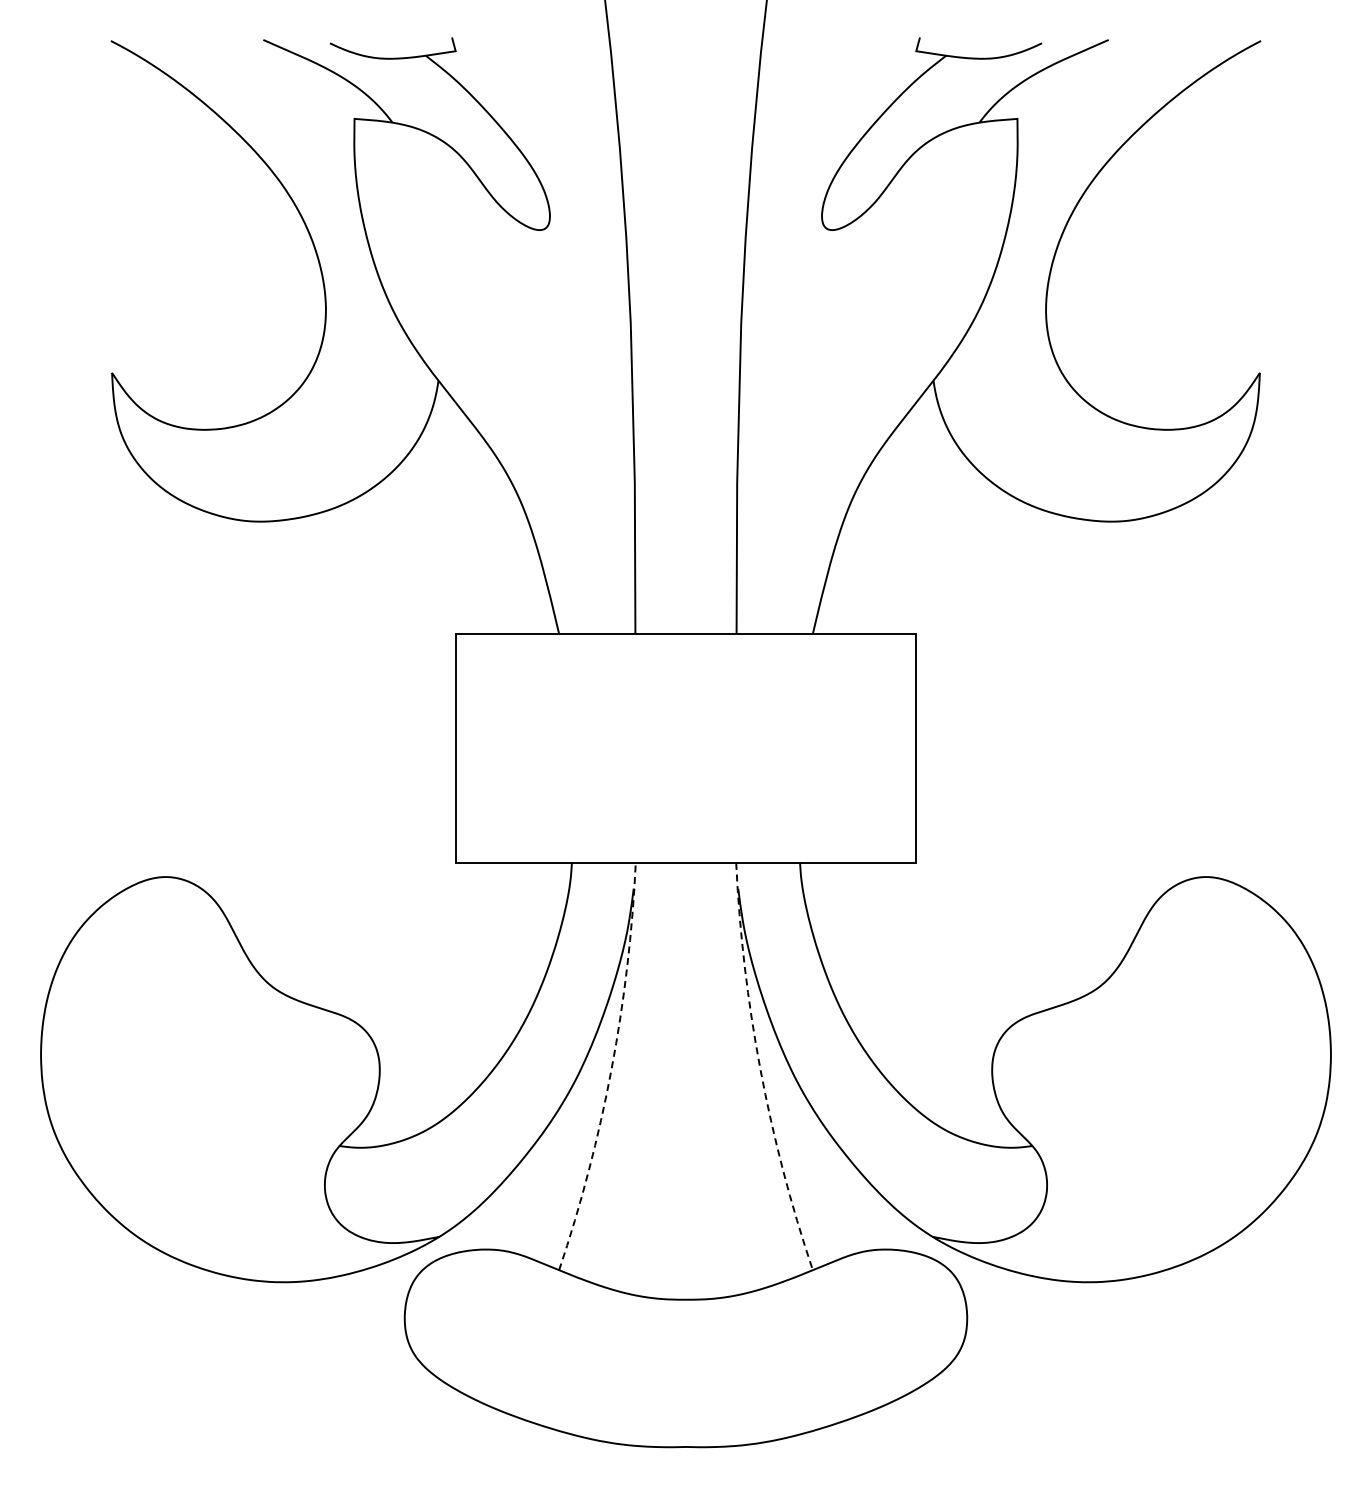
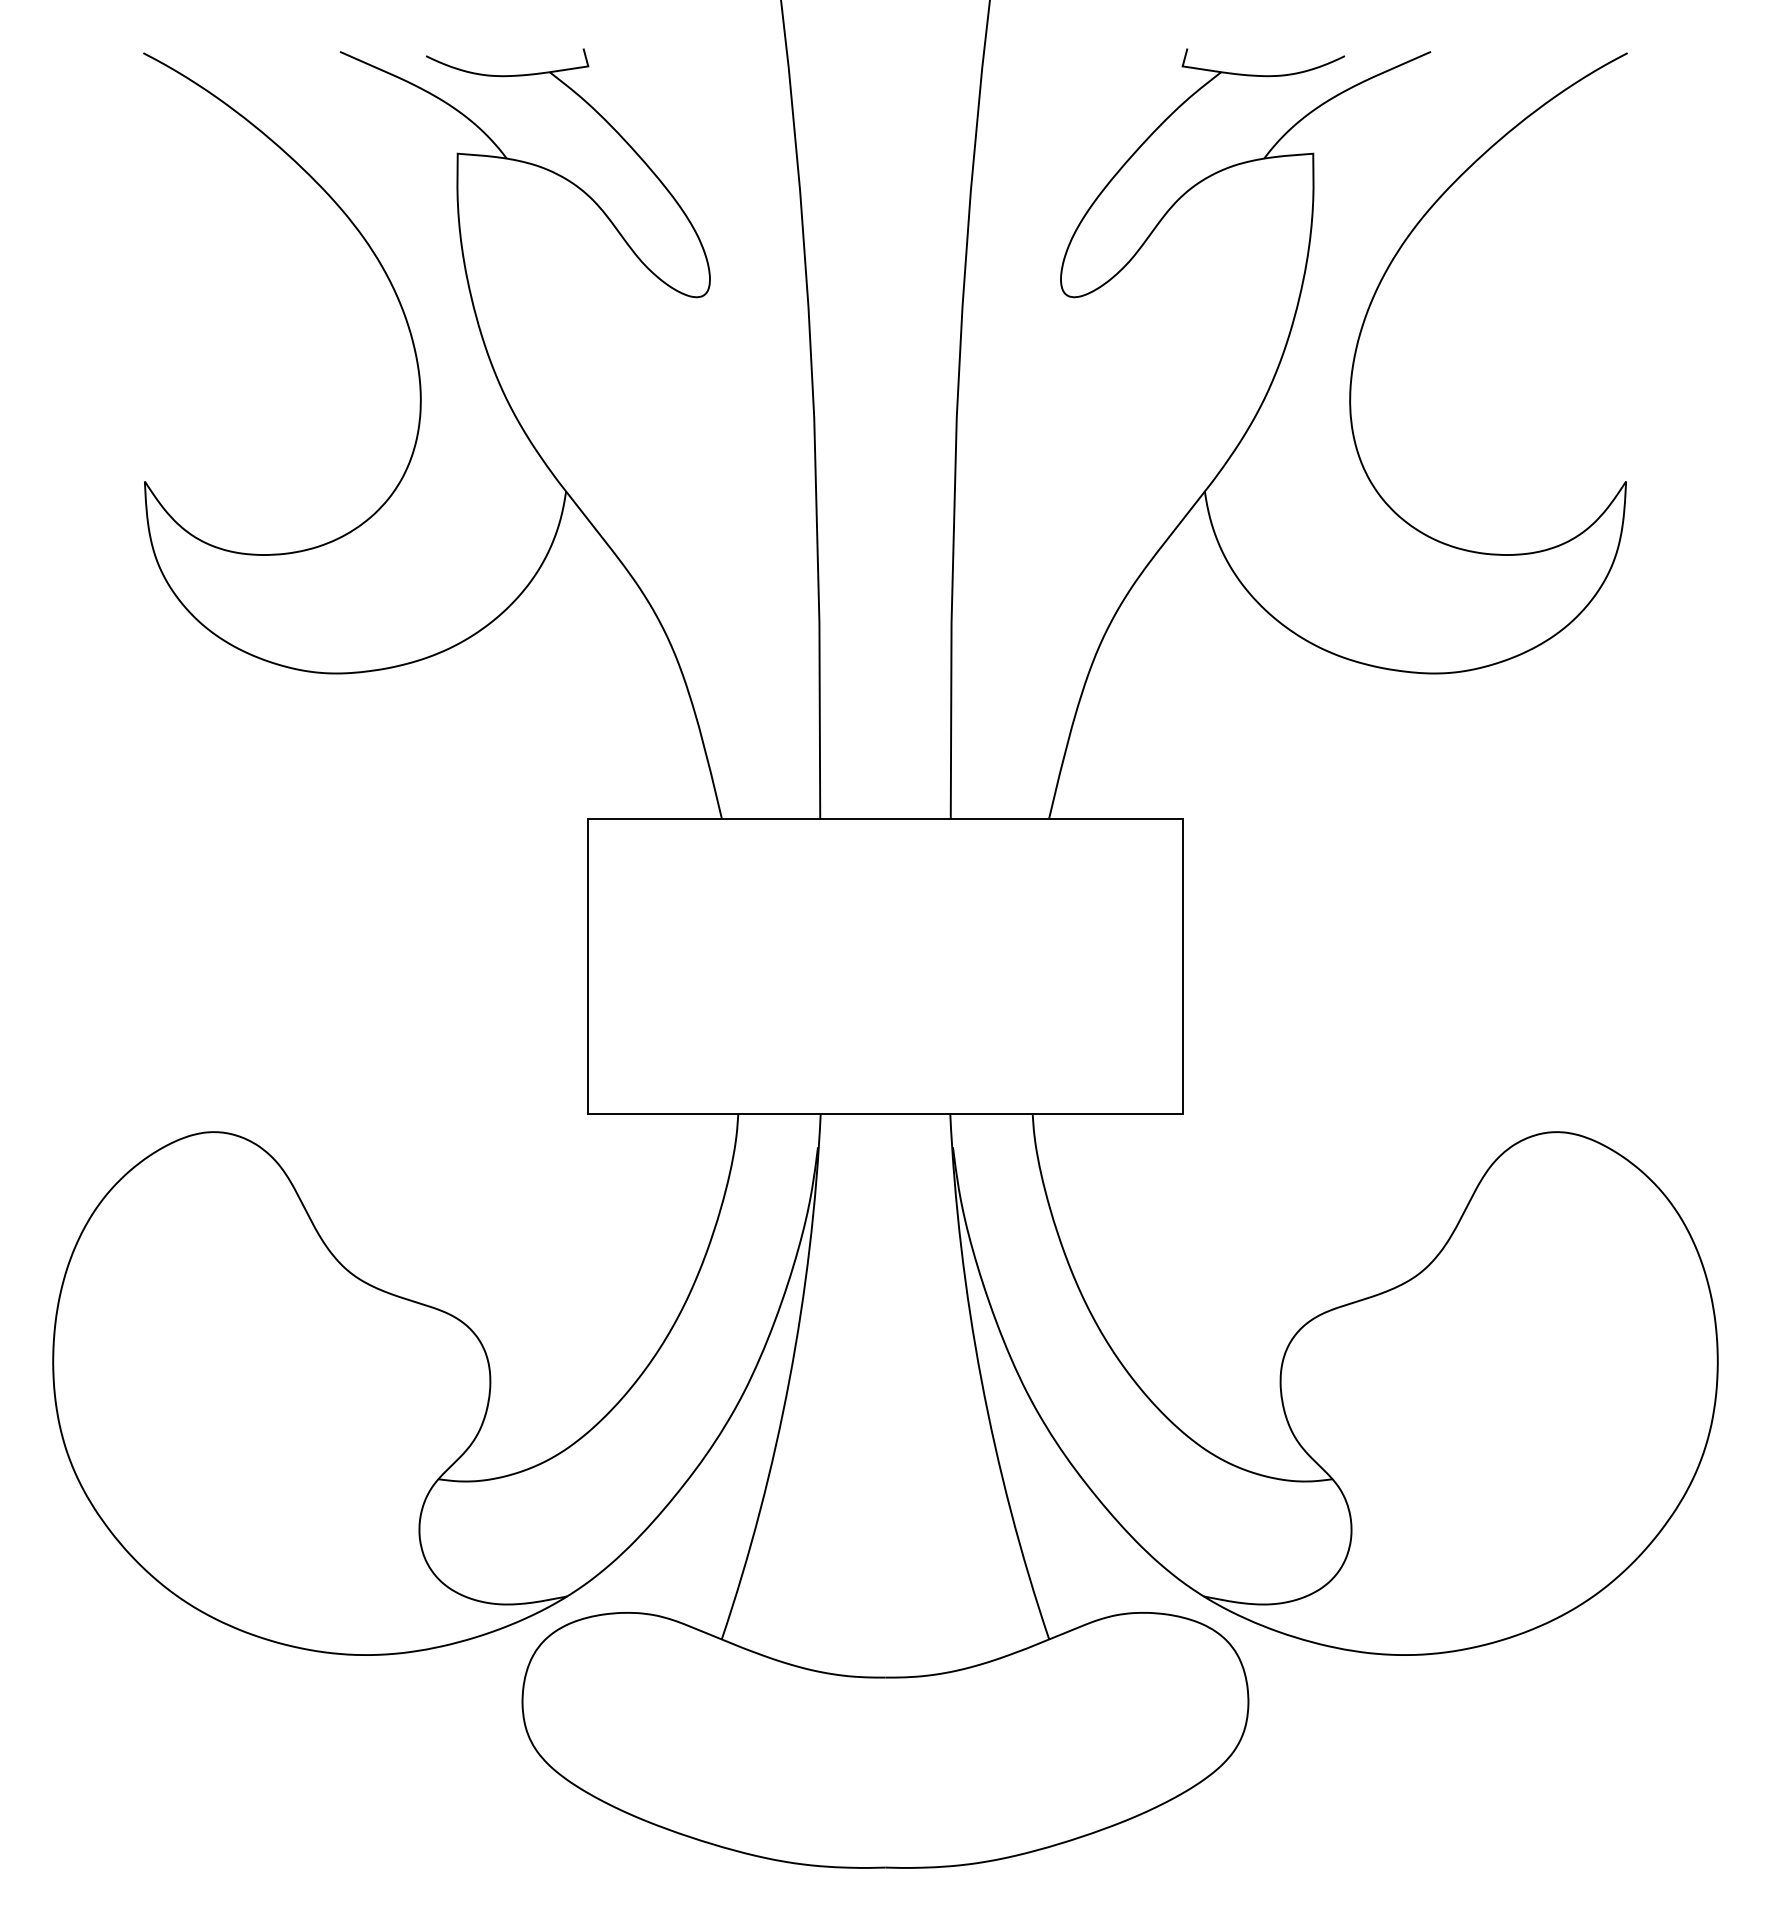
arc: (611, 1069) -> (789, 1380), dashed -> solid
arc: (760, 1069) -> (981, 1380), dashed -> solid

